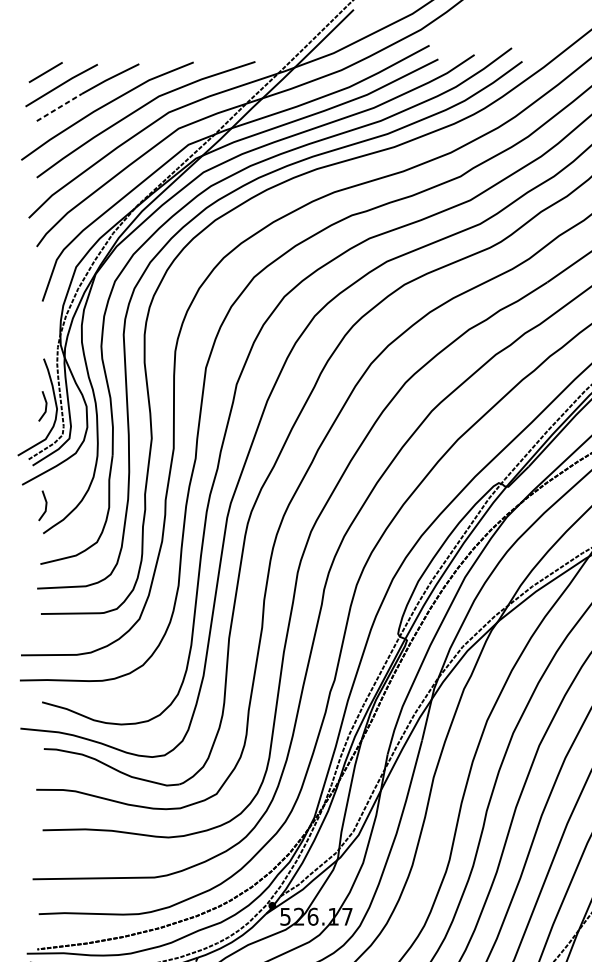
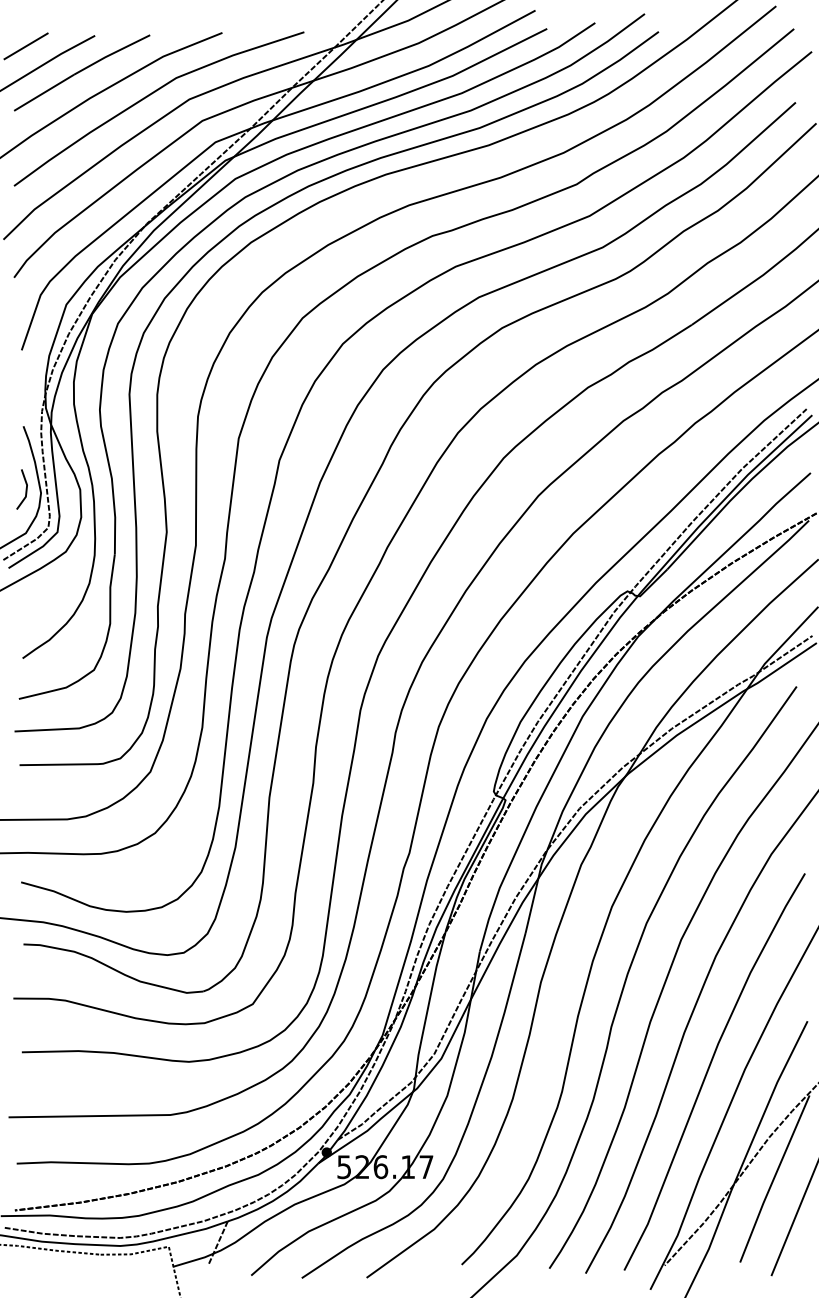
line: (59, 107) -> (44, 92), dashed -> solid
line: (45, 505) -> (25, 621), removed

